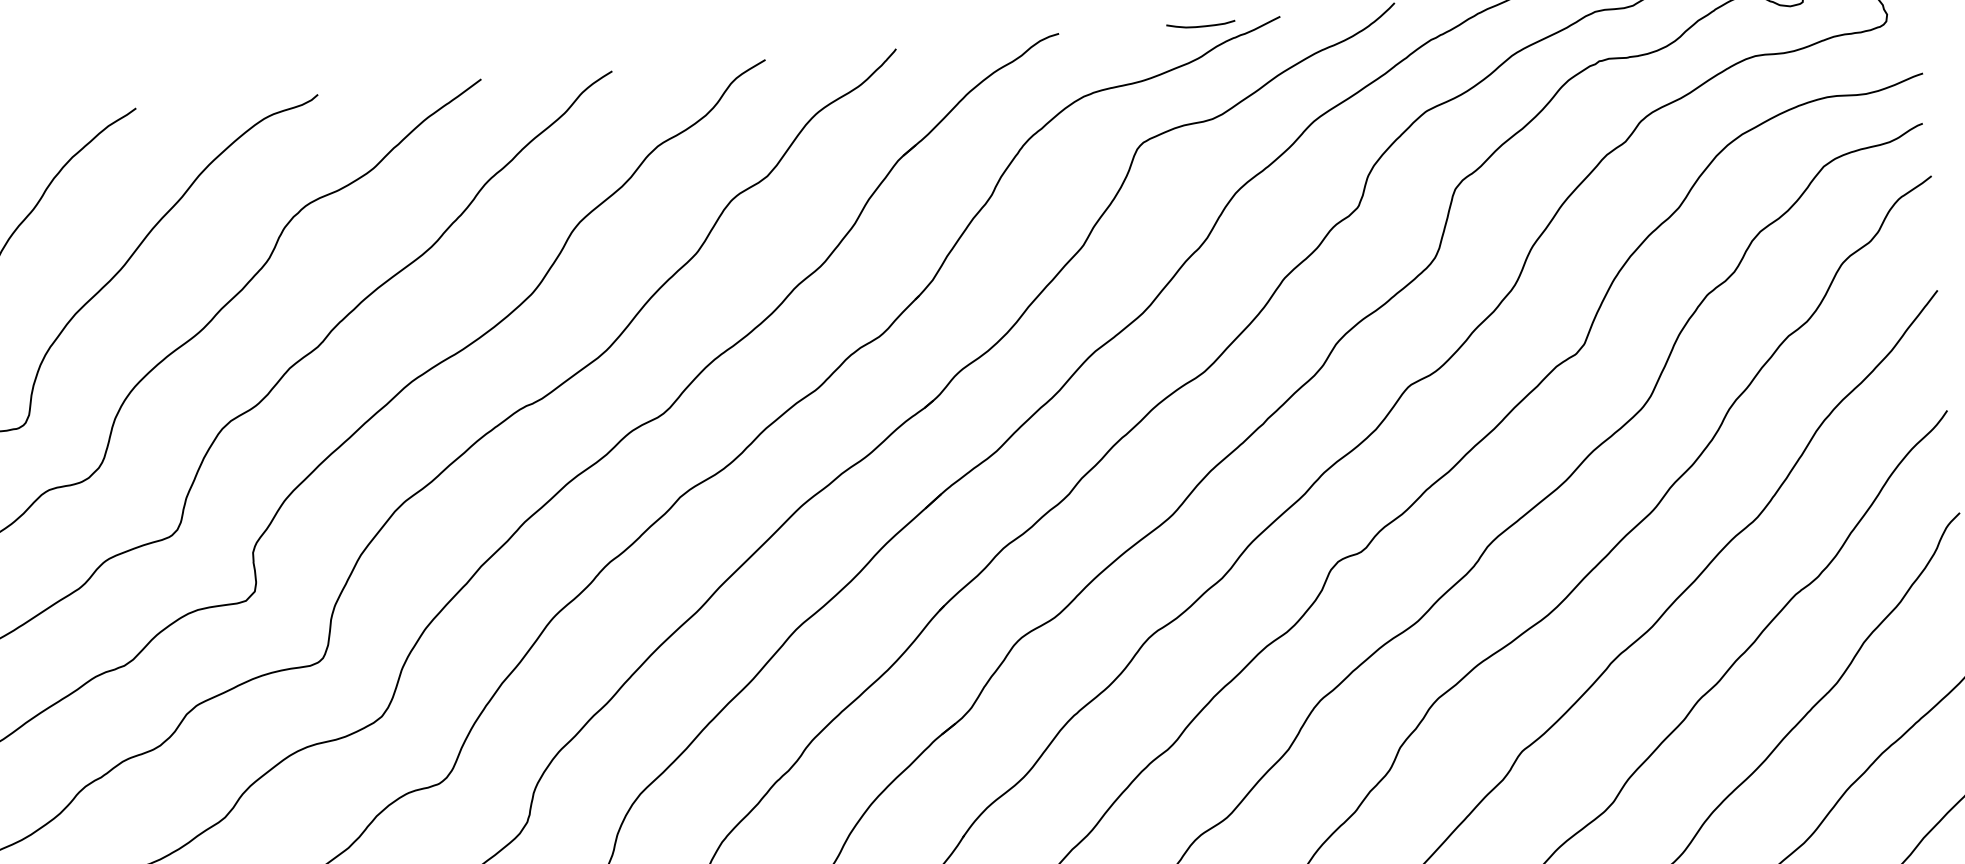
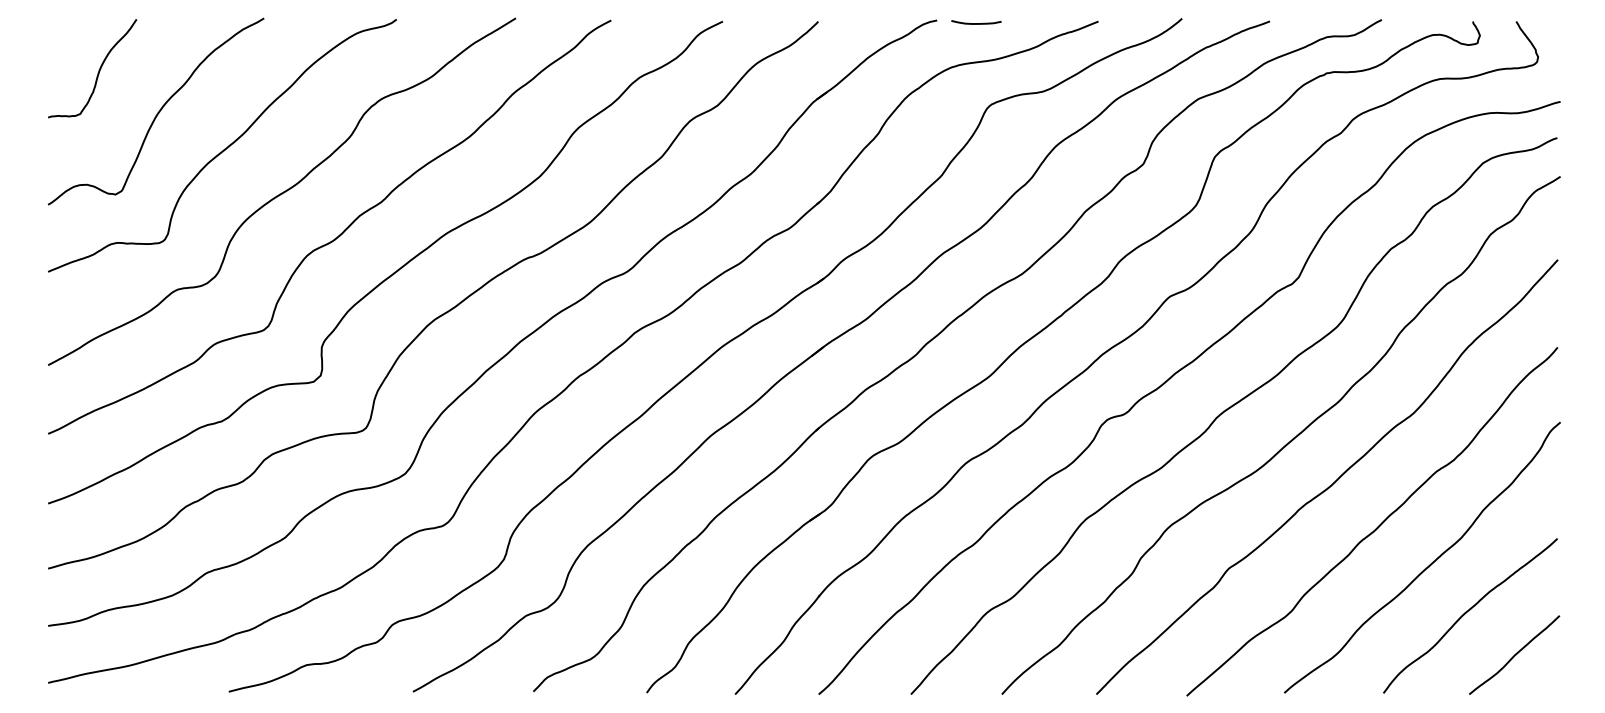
curve: (1201, 26) -> (976, 23), moved

